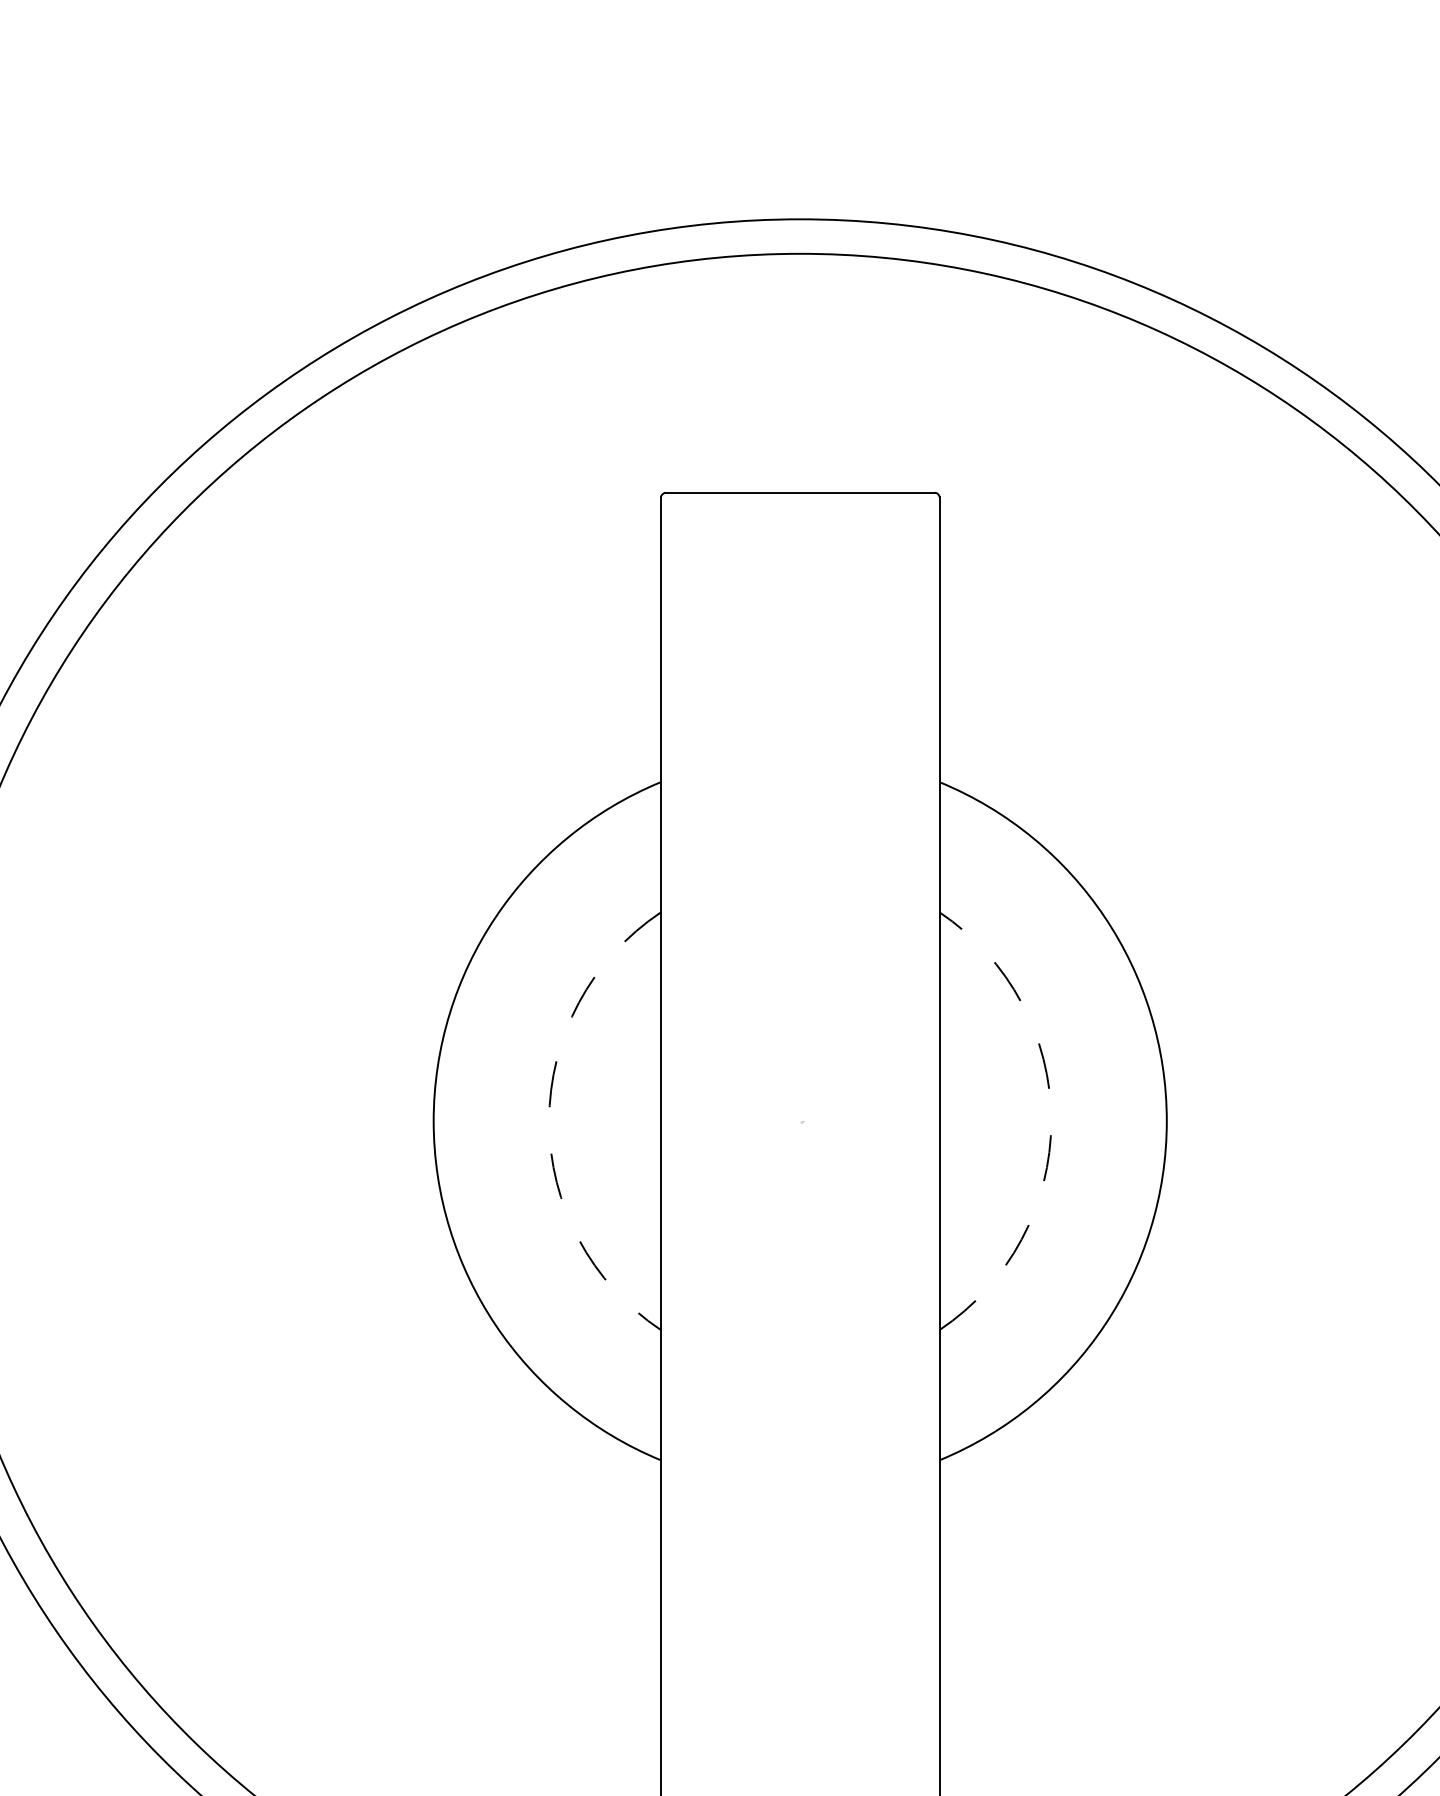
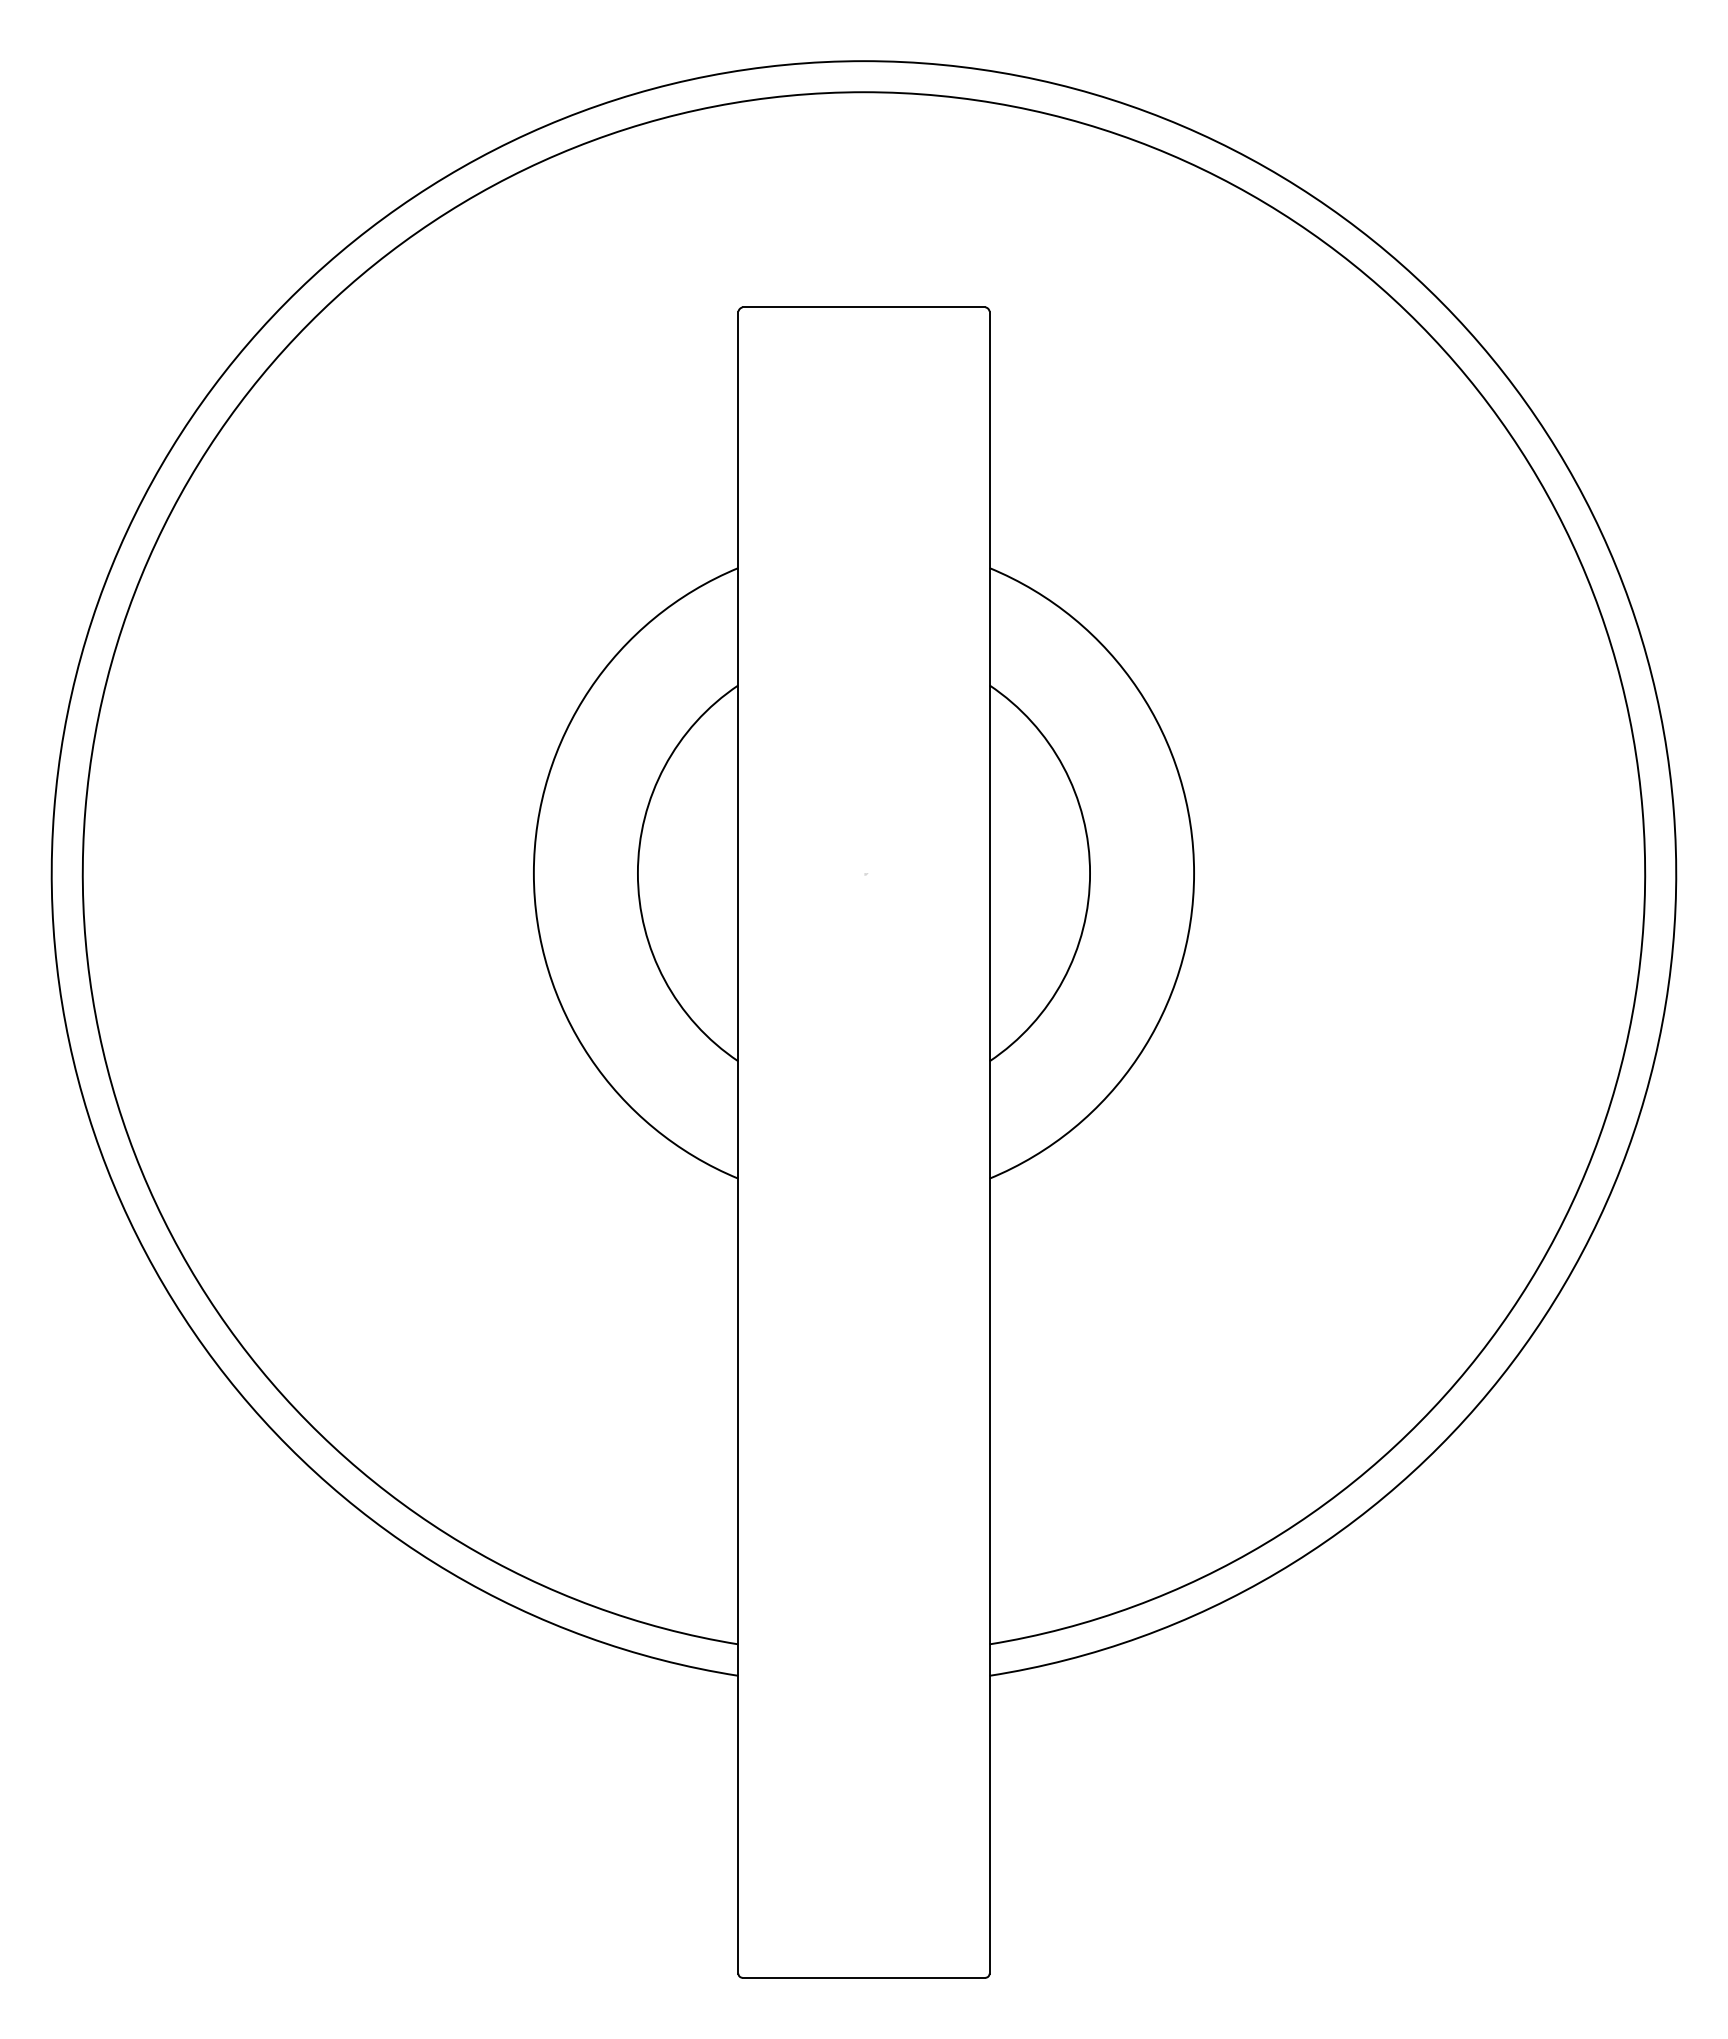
arc: (548, 1121) -> (637, 873), dashed -> solid
arc: (1051, 1121) -> (1090, 873), dashed -> solid

